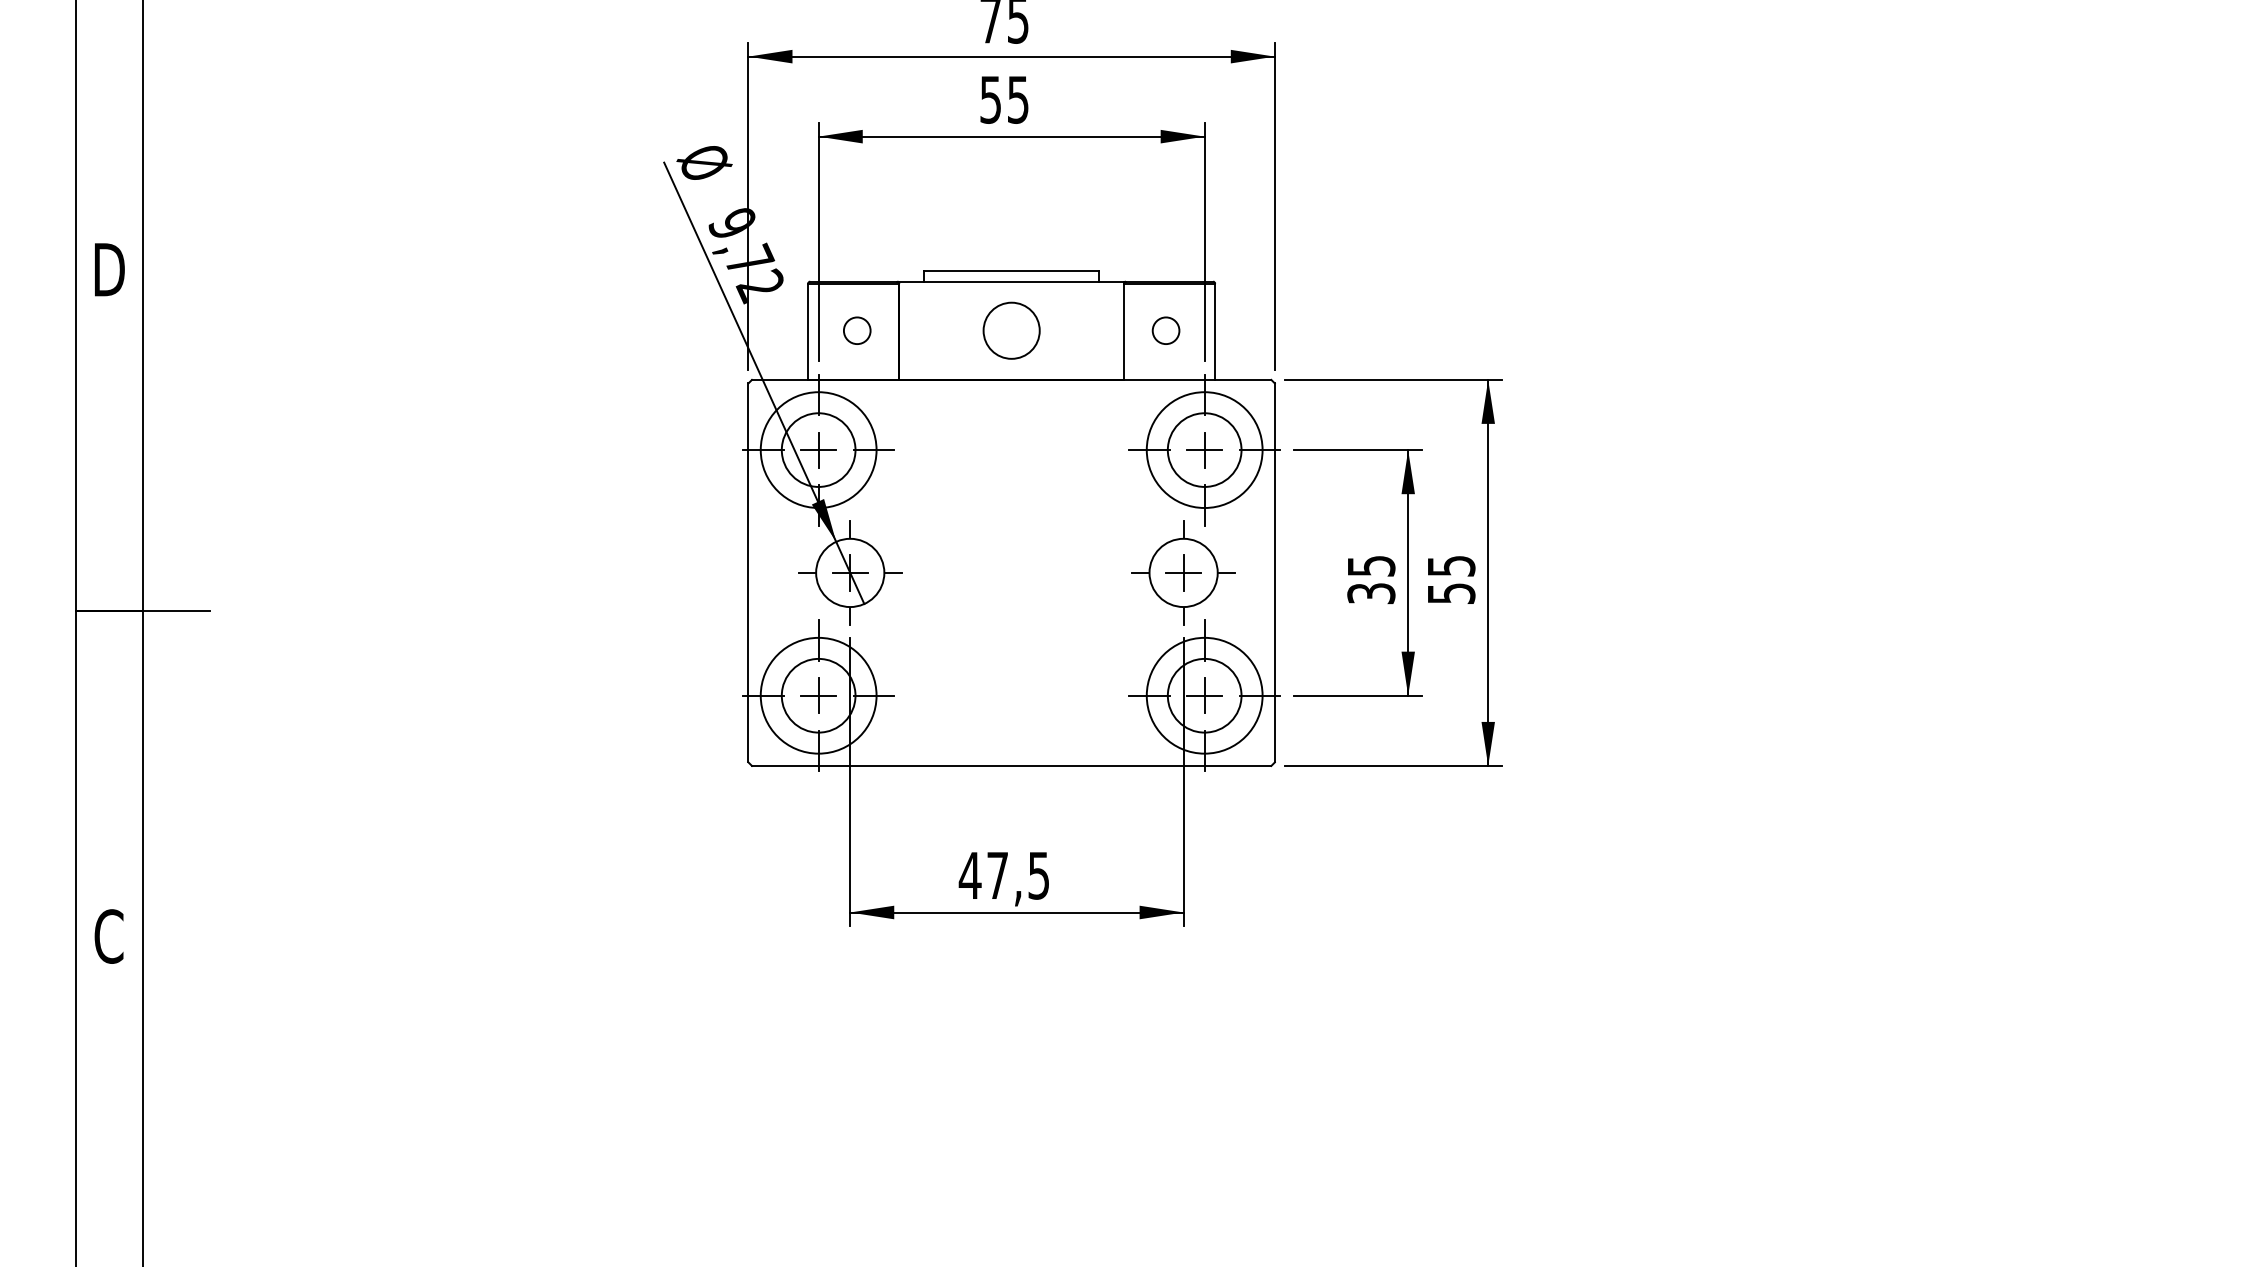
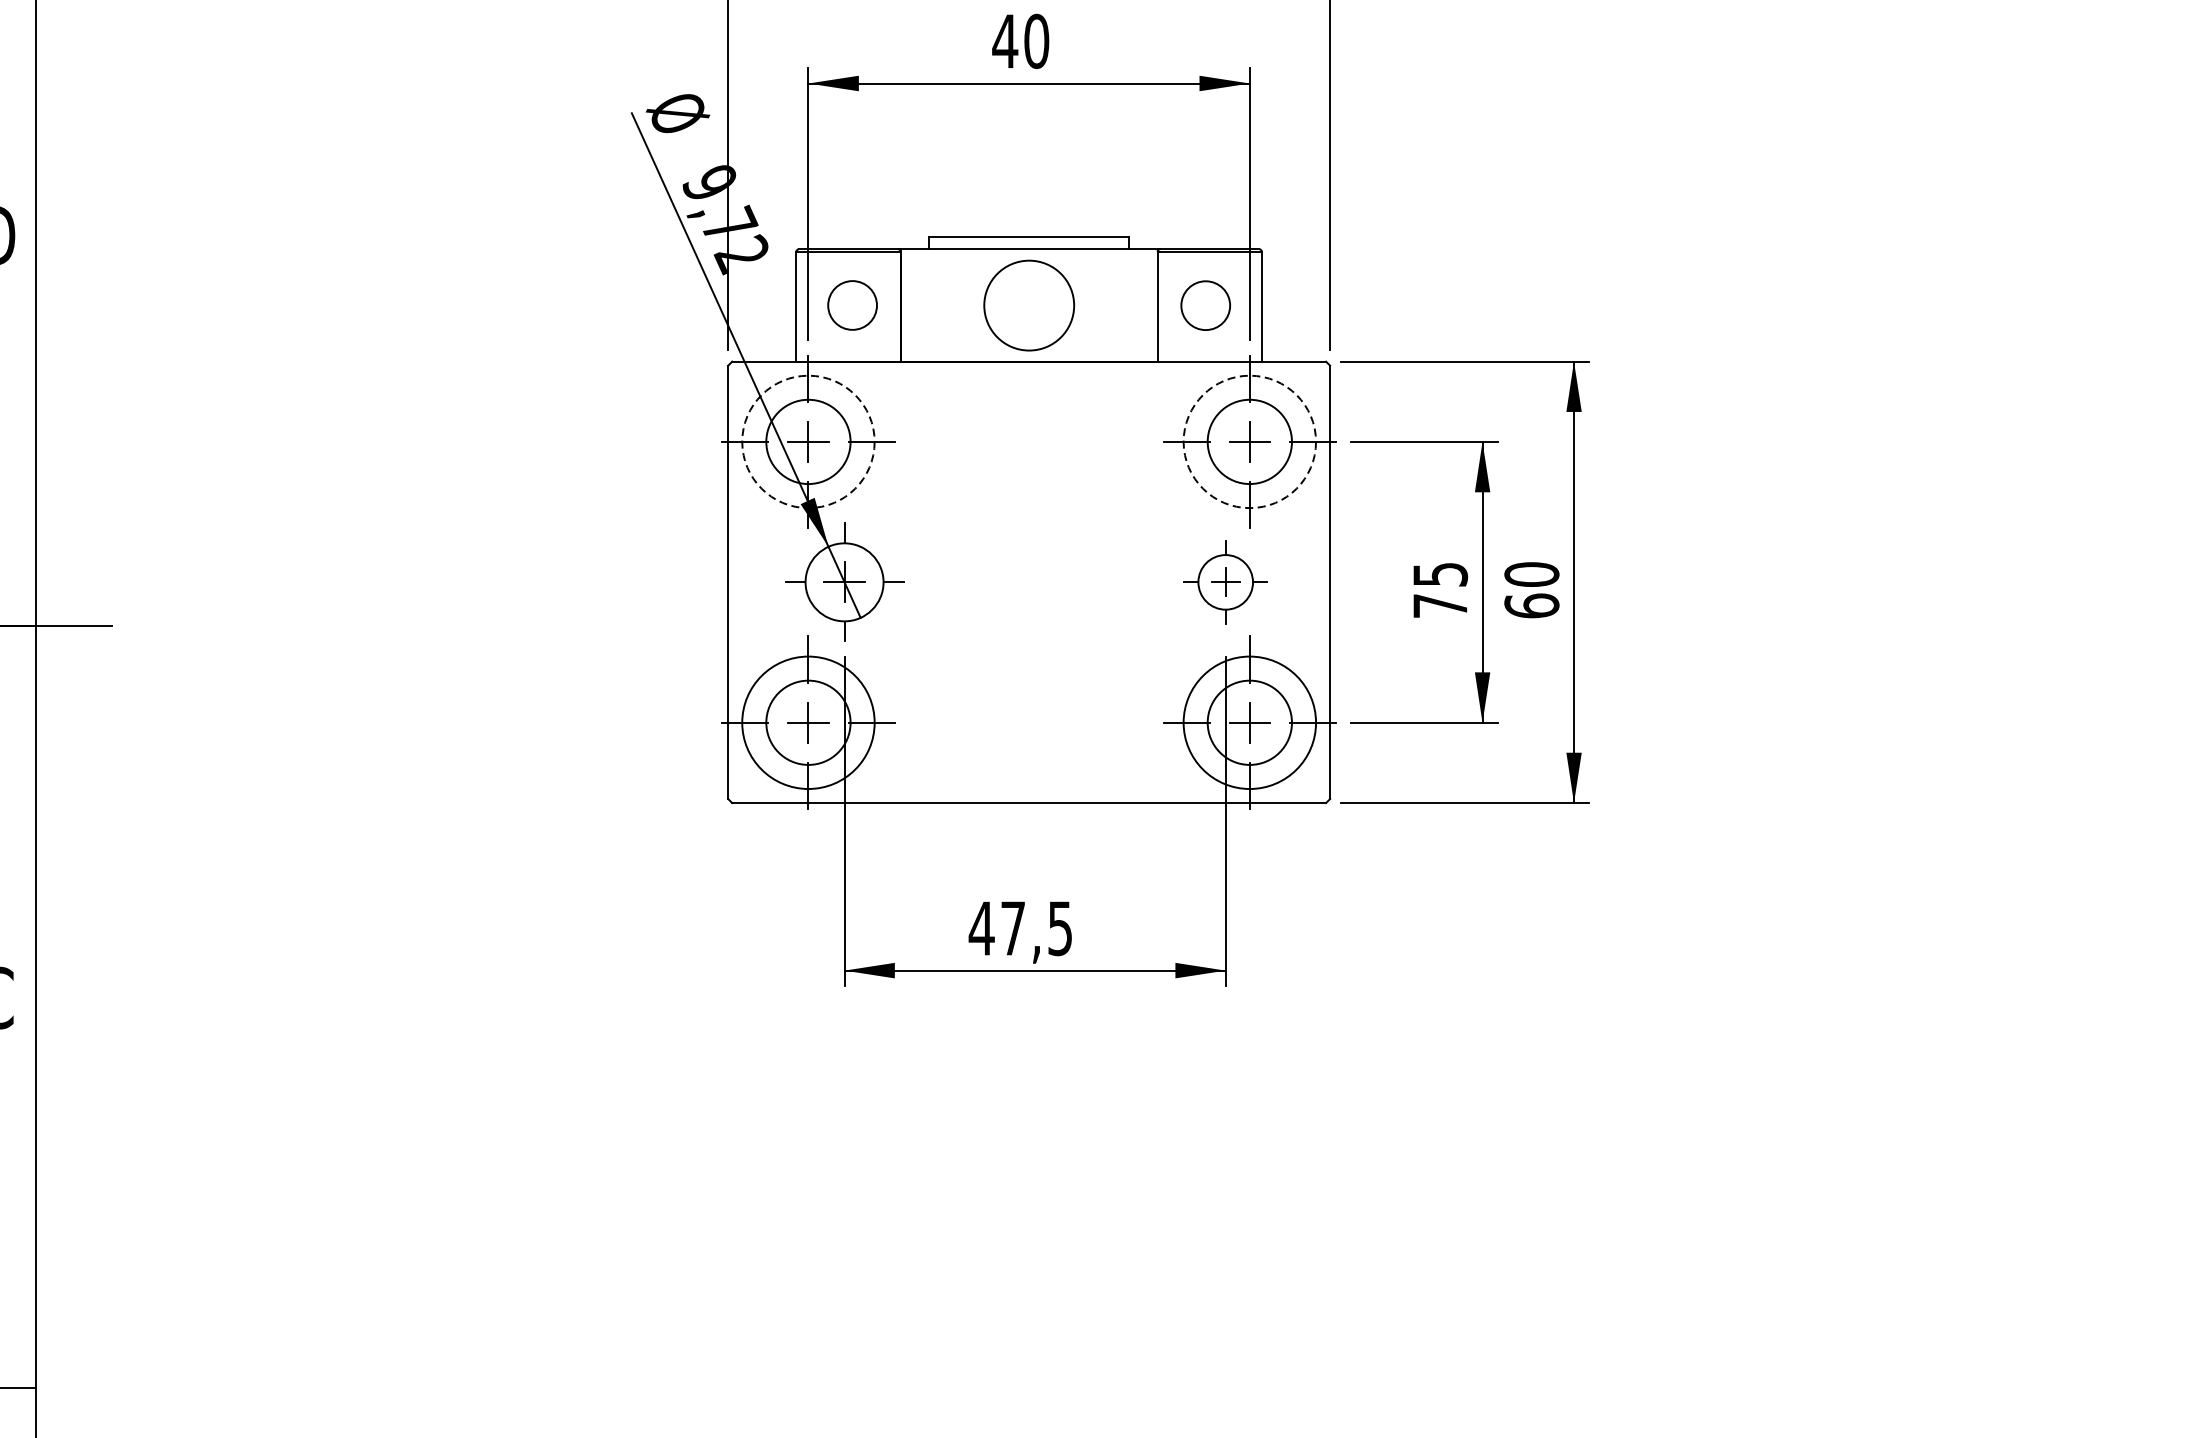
text: (1004, 99) -> (1020, 41), 55 -> 40
circle: (856, 330) -> (851, 305), size x1.6
circle: (1011, 330) -> (1028, 305), size x1.4
circle: (1165, 330) -> (1205, 305), size x1.6
circle: (818, 450) -> (808, 442), solid -> dashed
circle: (1204, 450) -> (1249, 442), solid -> dashed
part: (1183, 572) -> (1225, 581), size x0.7
text: (1451, 579) -> (1532, 589), 55 -> 60
text: (1371, 593) -> (1440, 605), 35 -> 75

